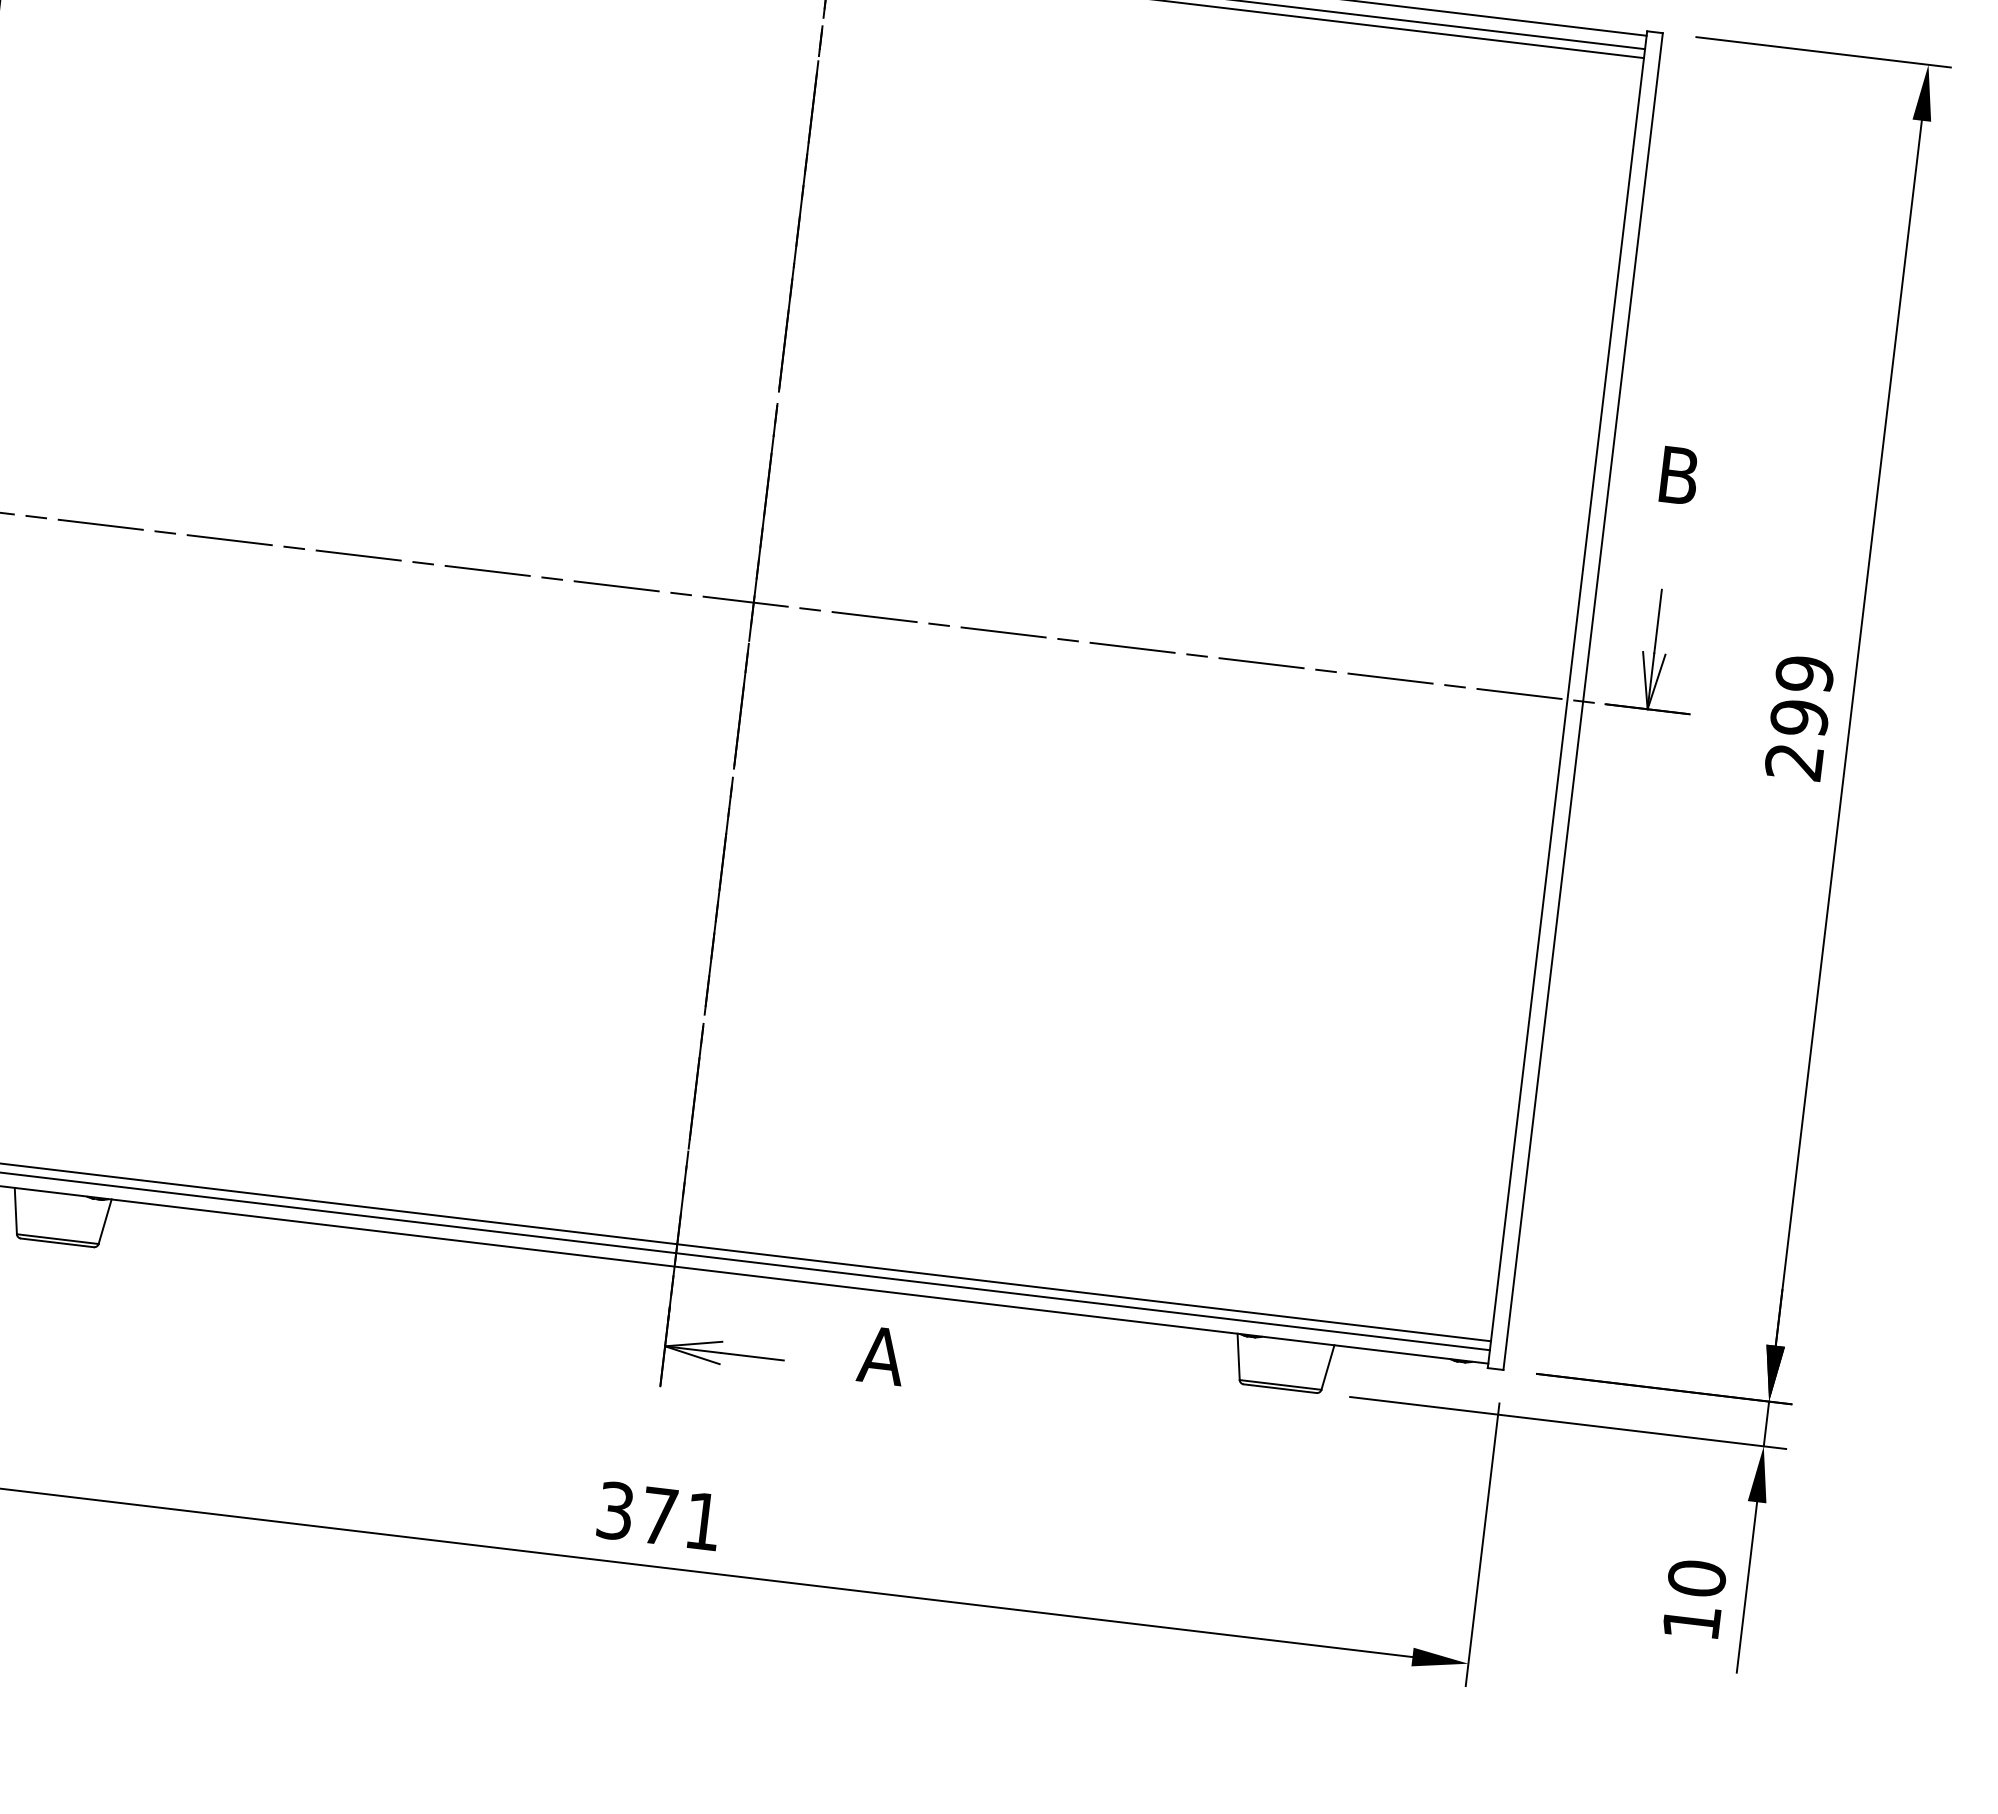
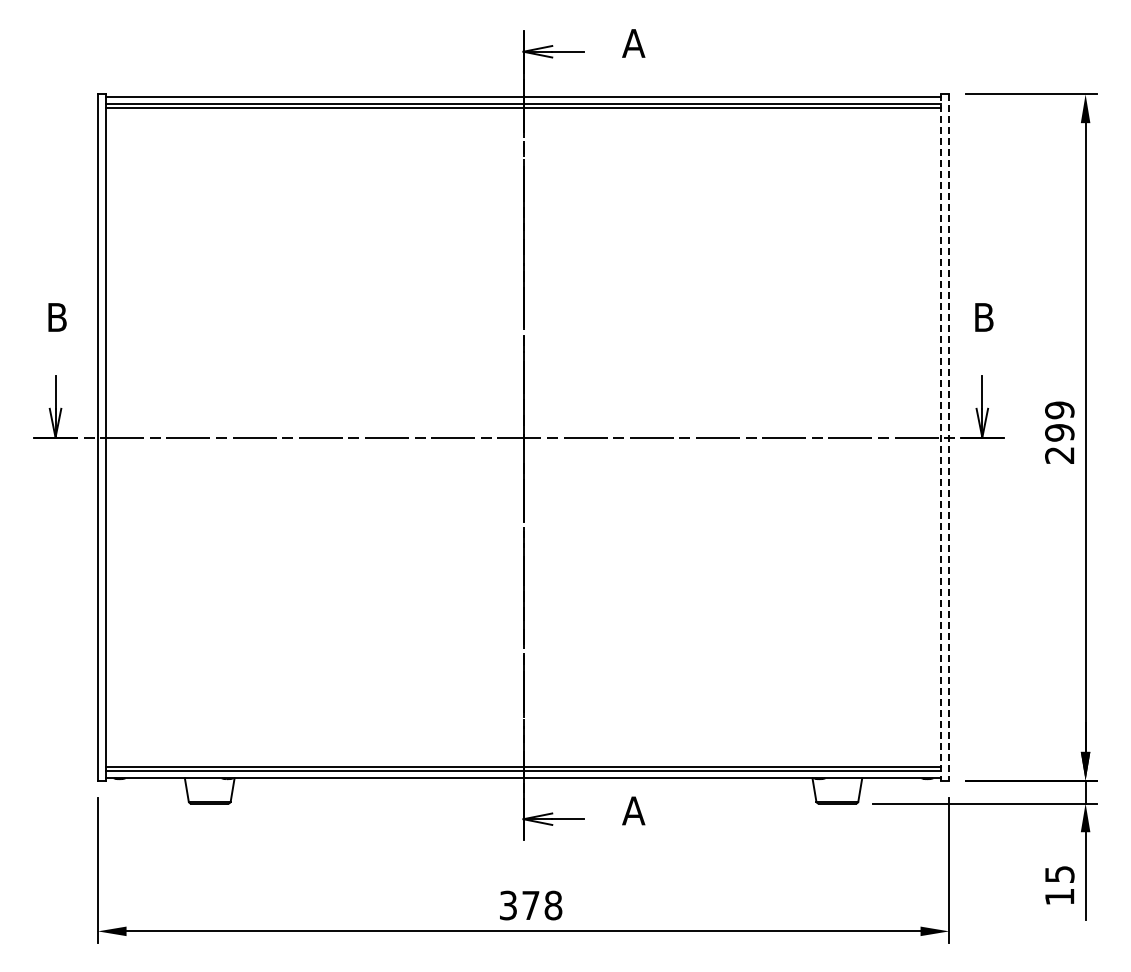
line: (1567, 701) -> (941, 438), solid -> dashed
line: (1583, 703) -> (949, 438), solid -> dashed
text: (703, 1521) -> (553, 905), 371 -> 378
text: (1696, 1578) -> (1059, 874), 10 -> 15

